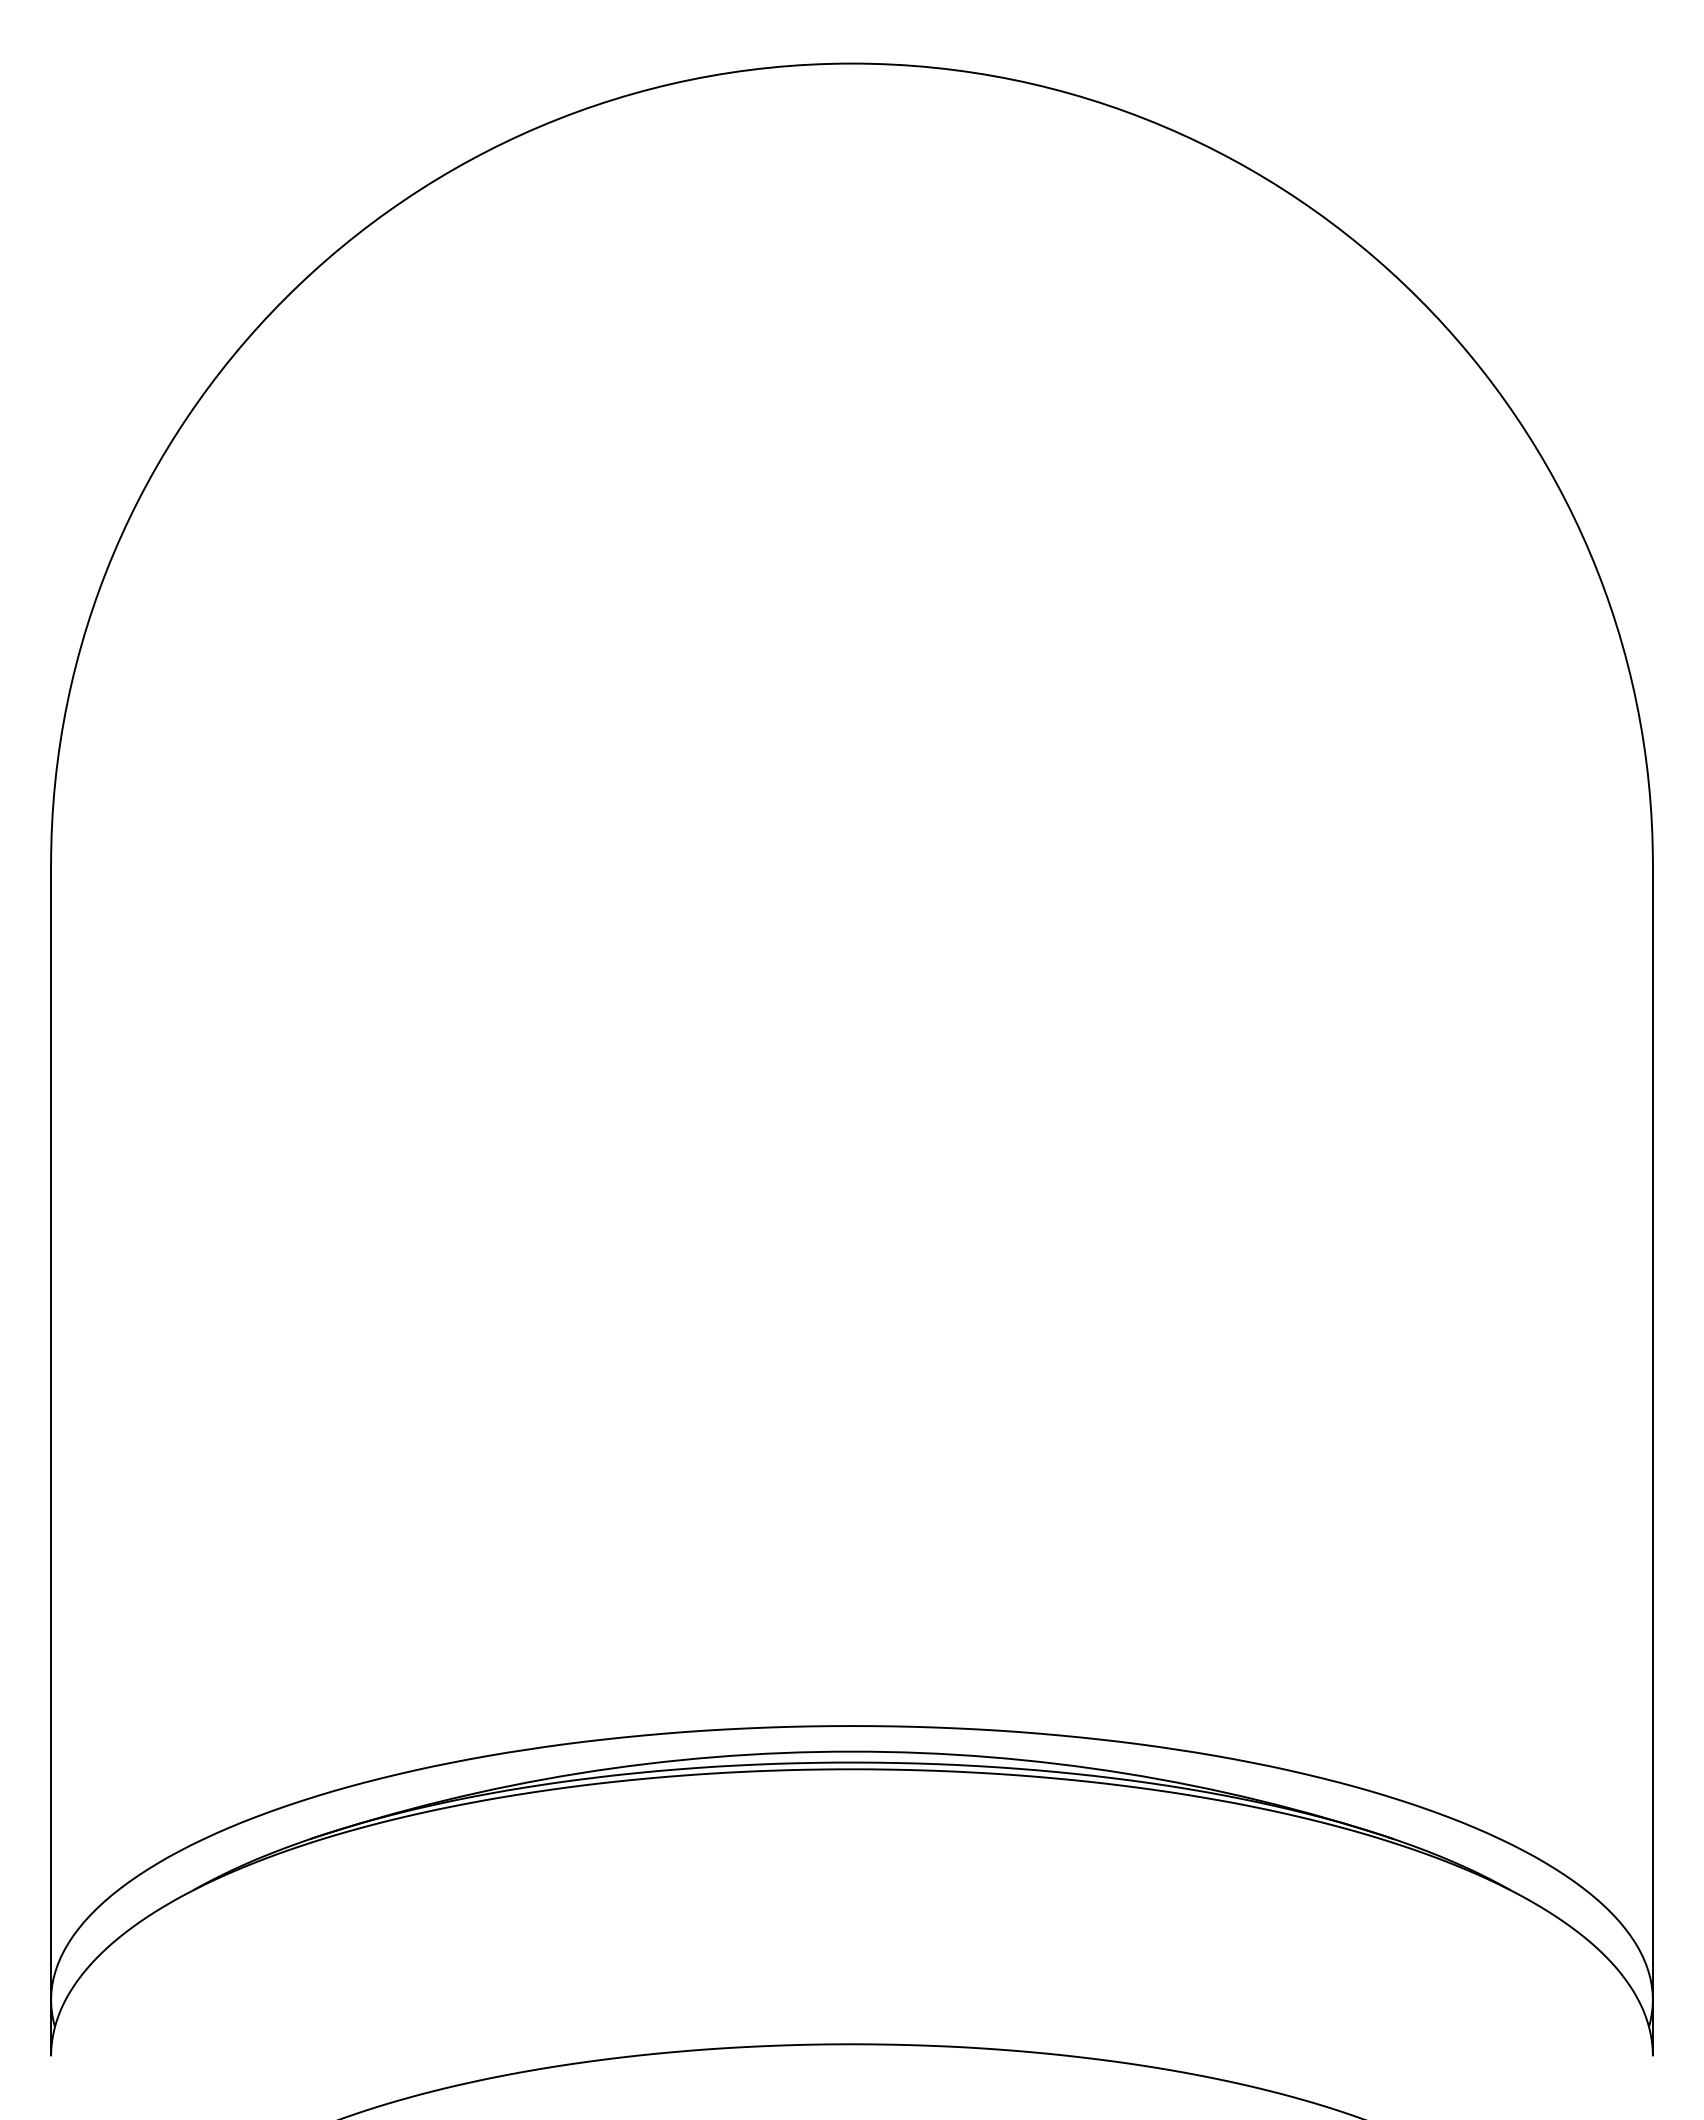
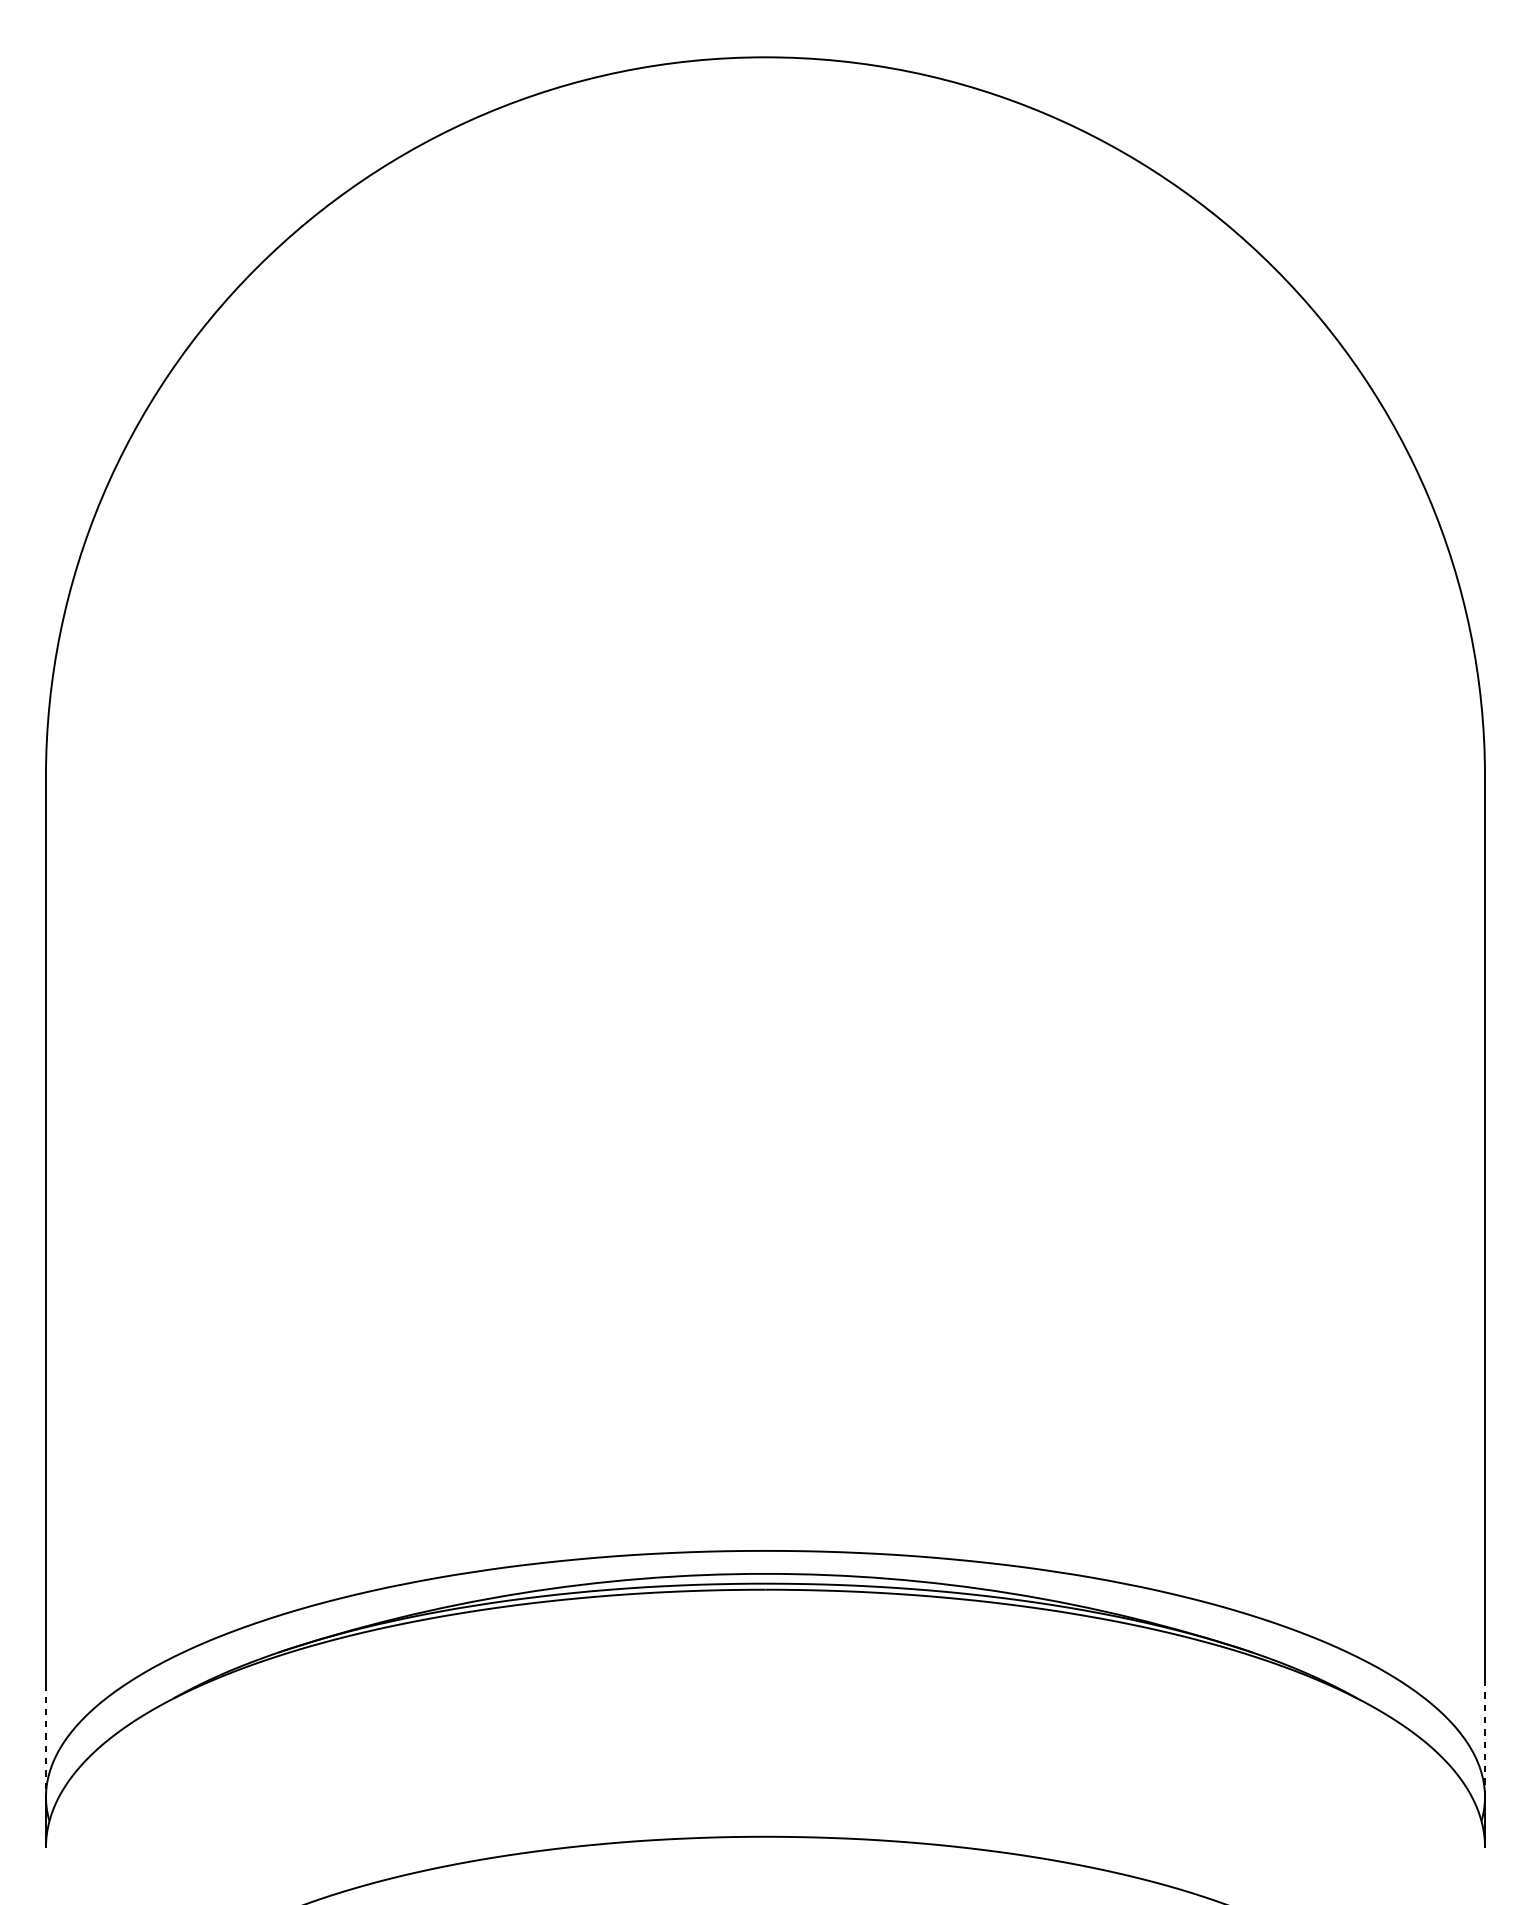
line: (51, 1937) -> (46, 1740), solid -> dashed
line: (1652, 1937) -> (1484, 1740), solid -> dashed

